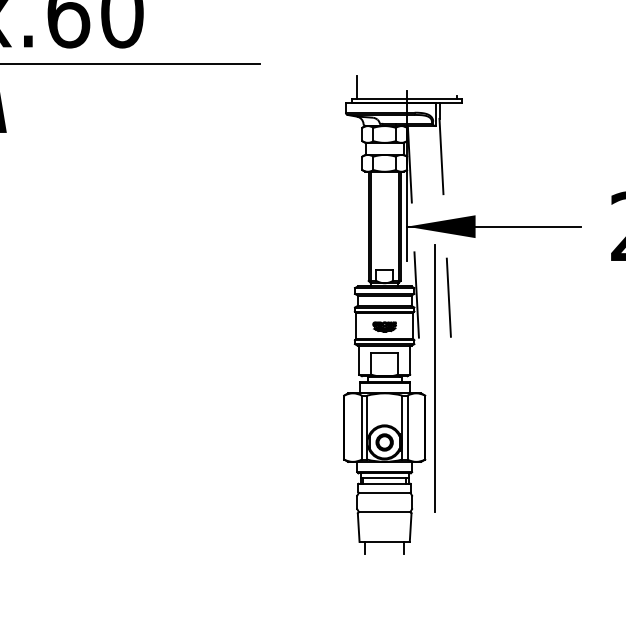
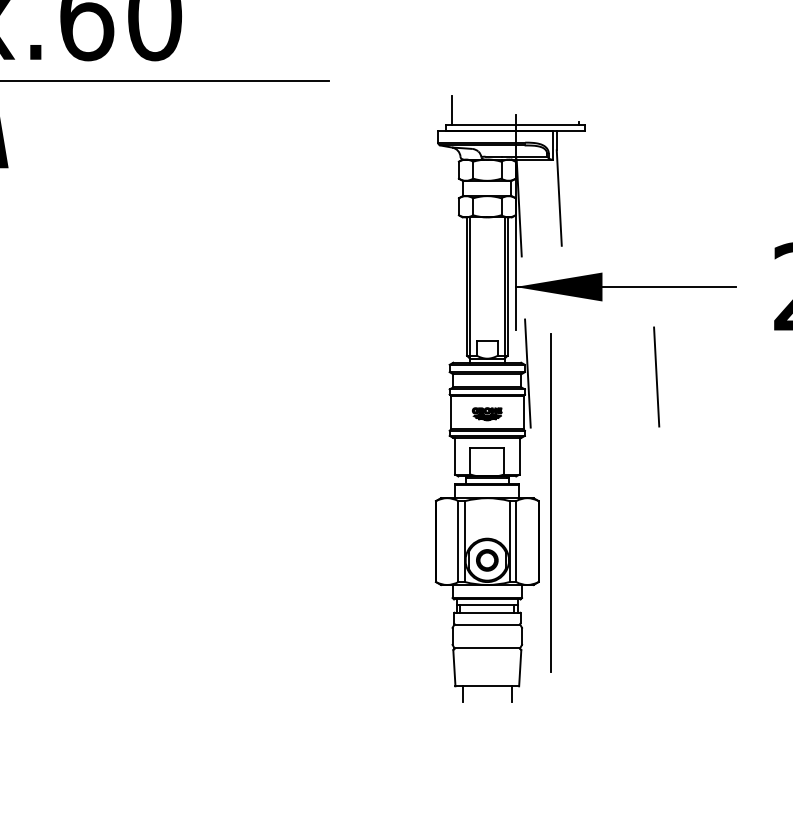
line: (448, 297) -> (656, 376), moved
line: (434, 377) -> (550, 502), moved

